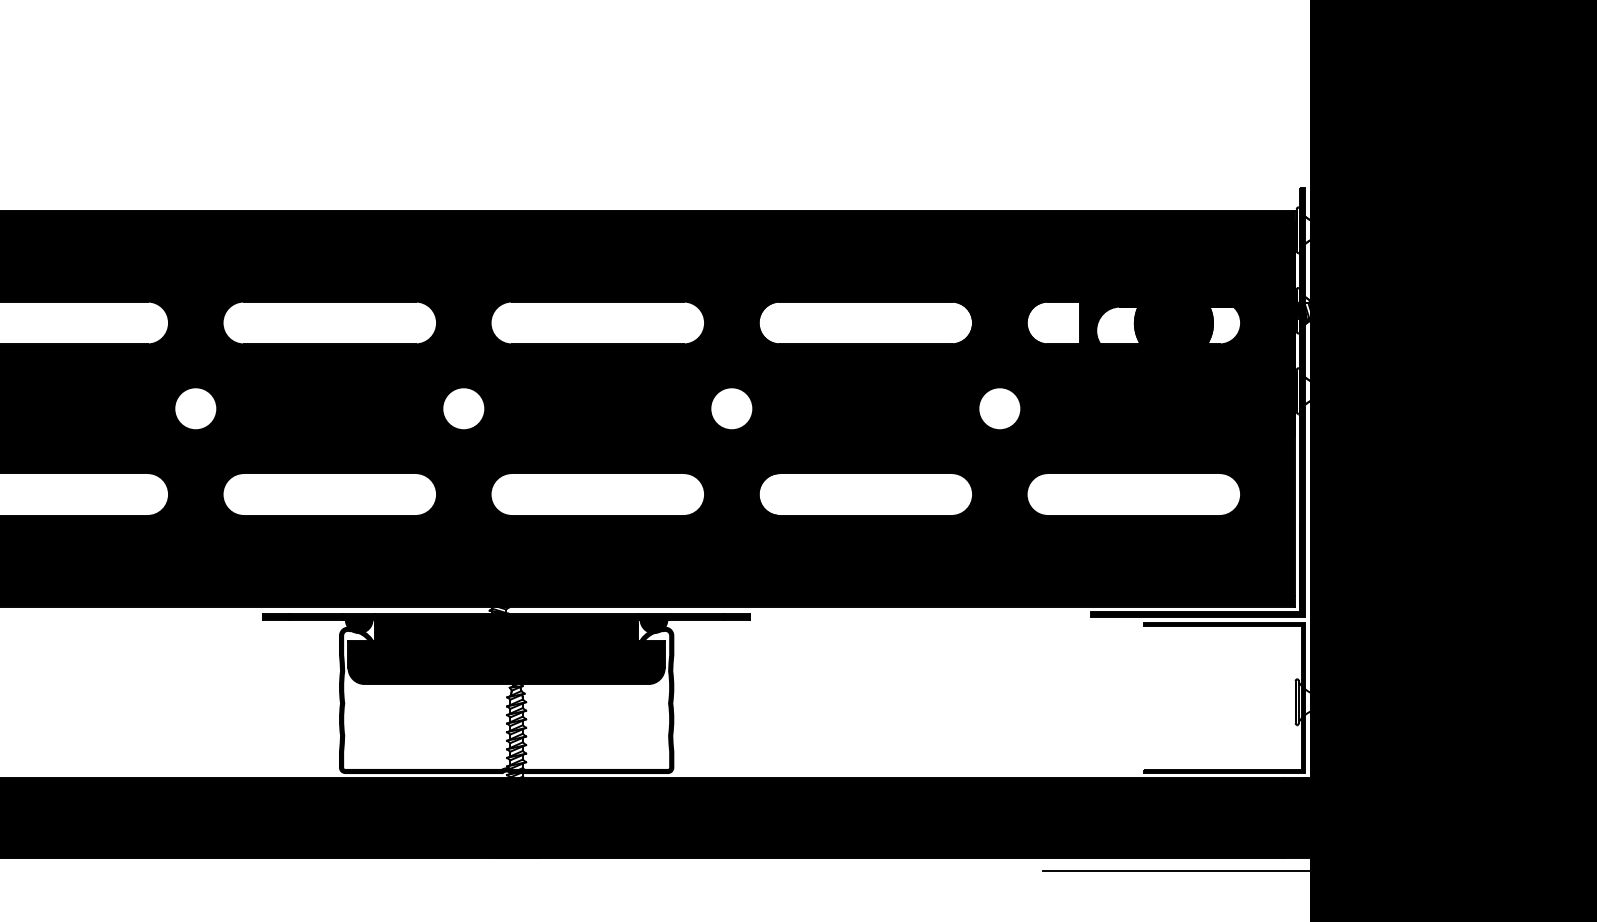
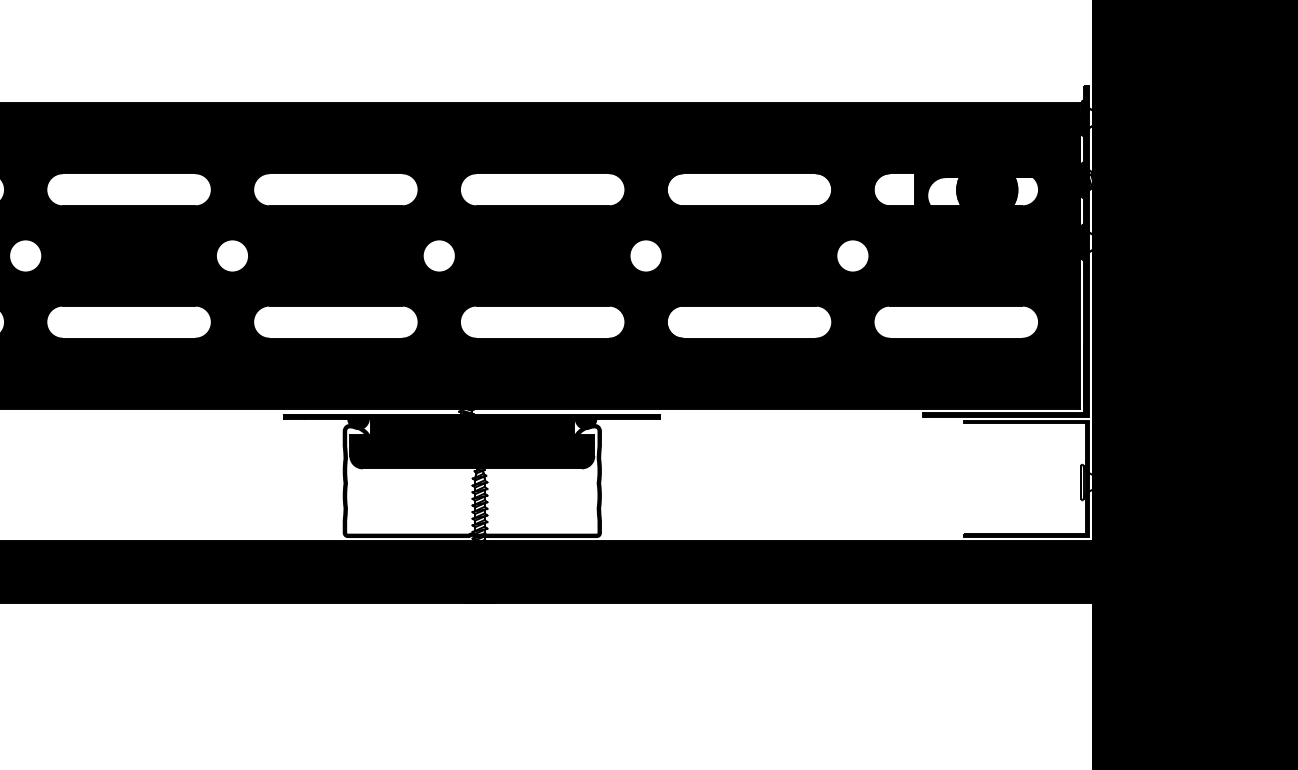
line: (1175, 870) -> (988, 612), removed

